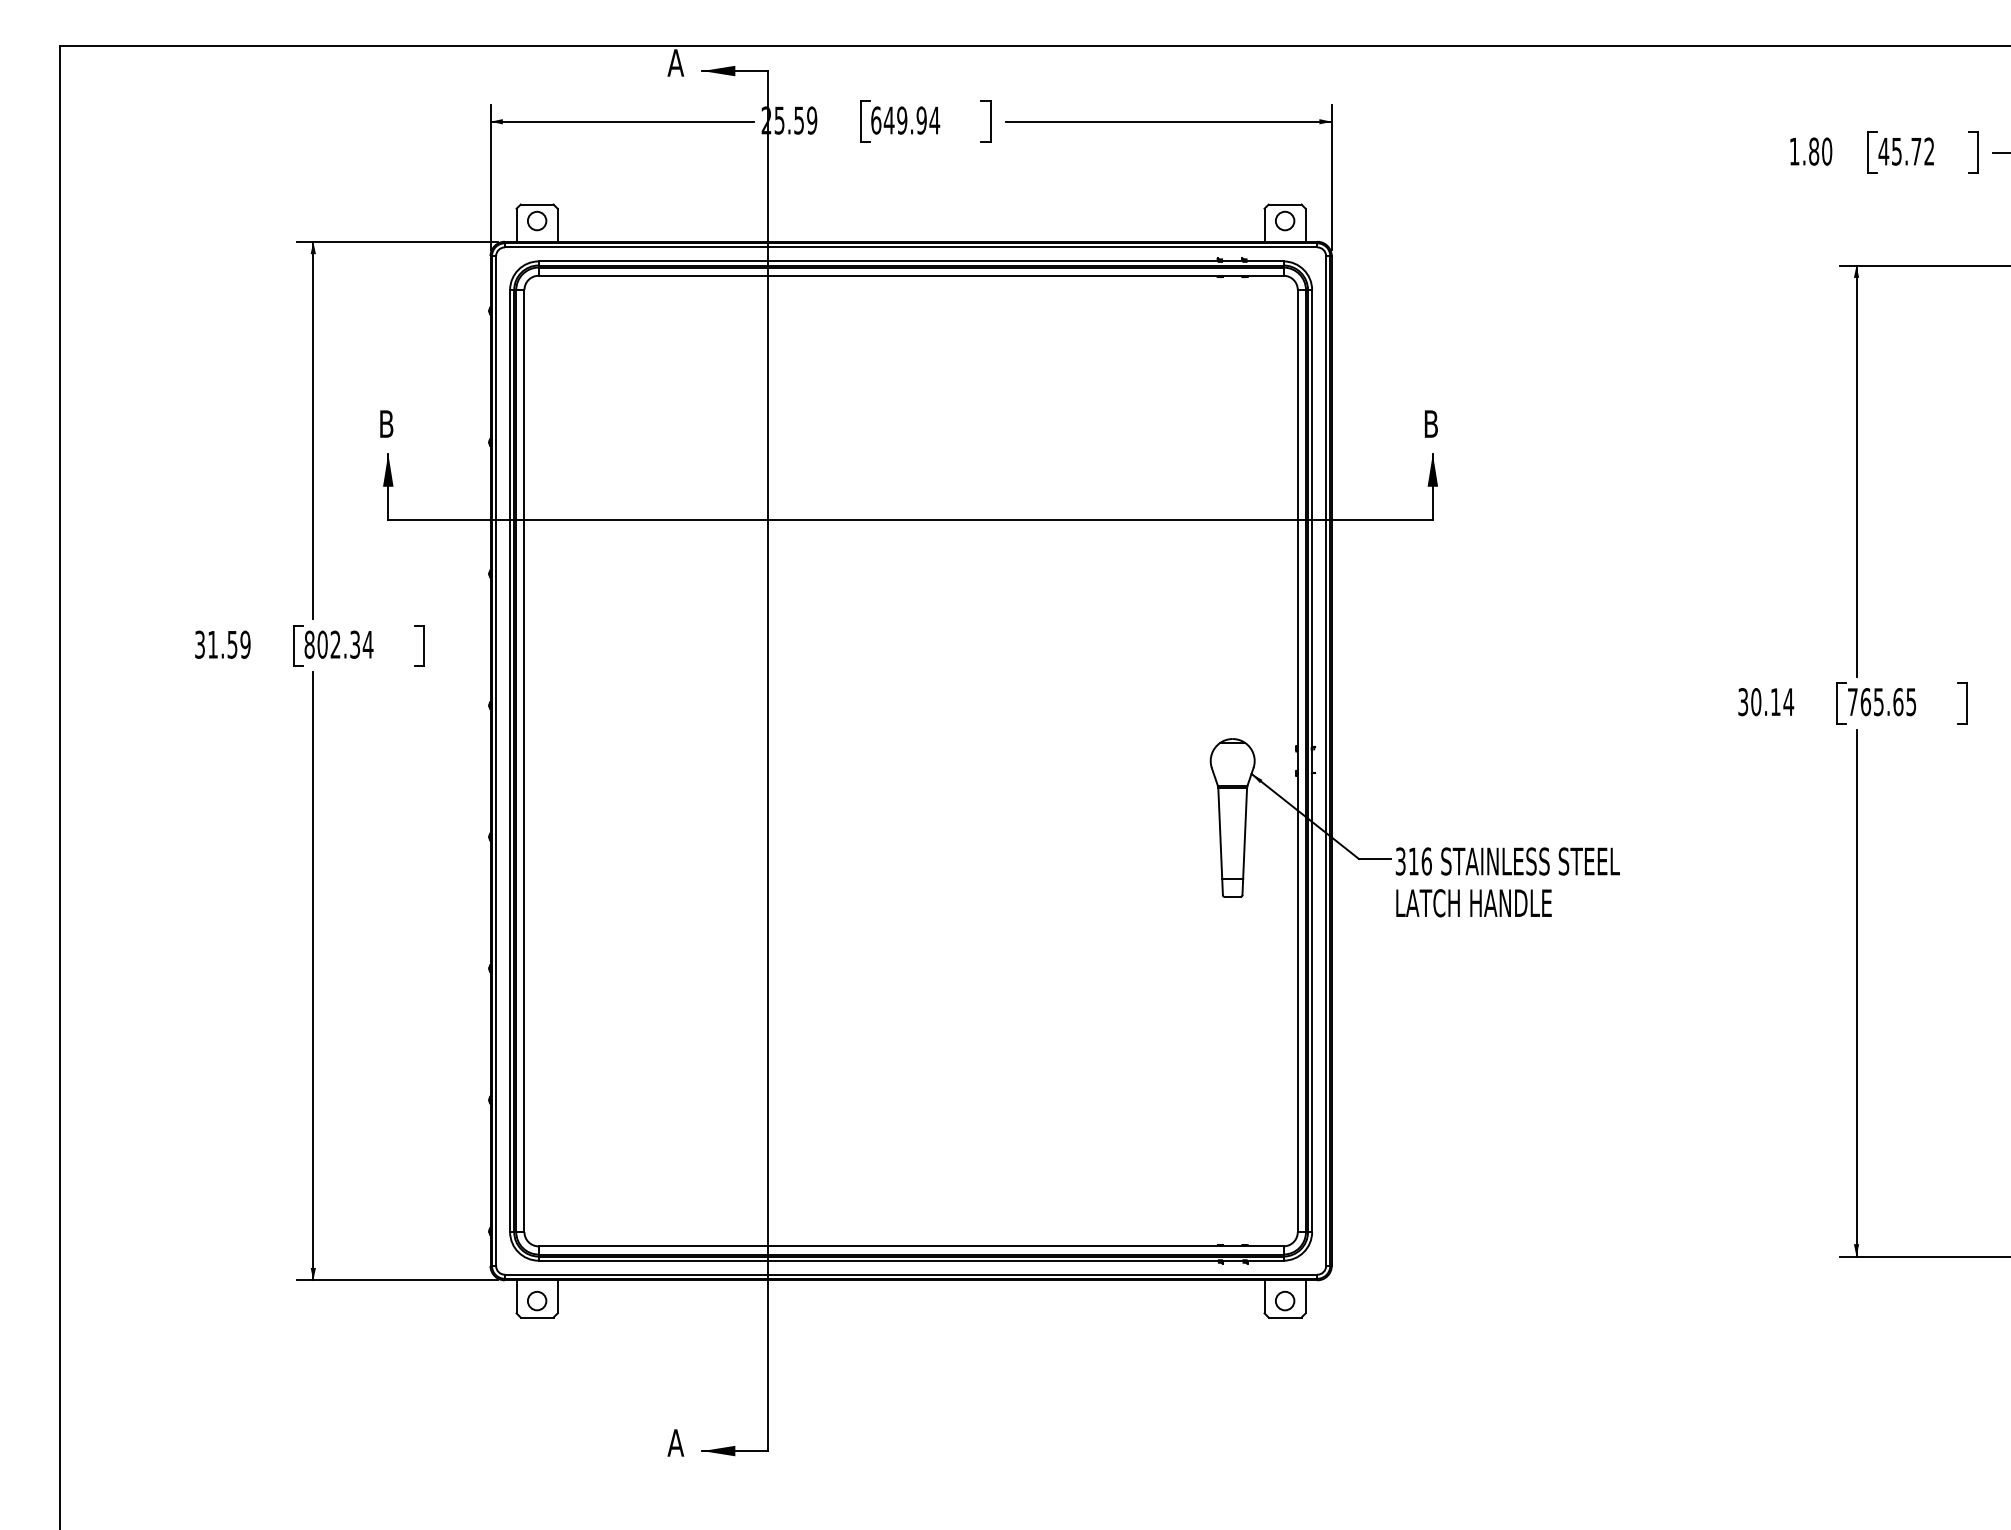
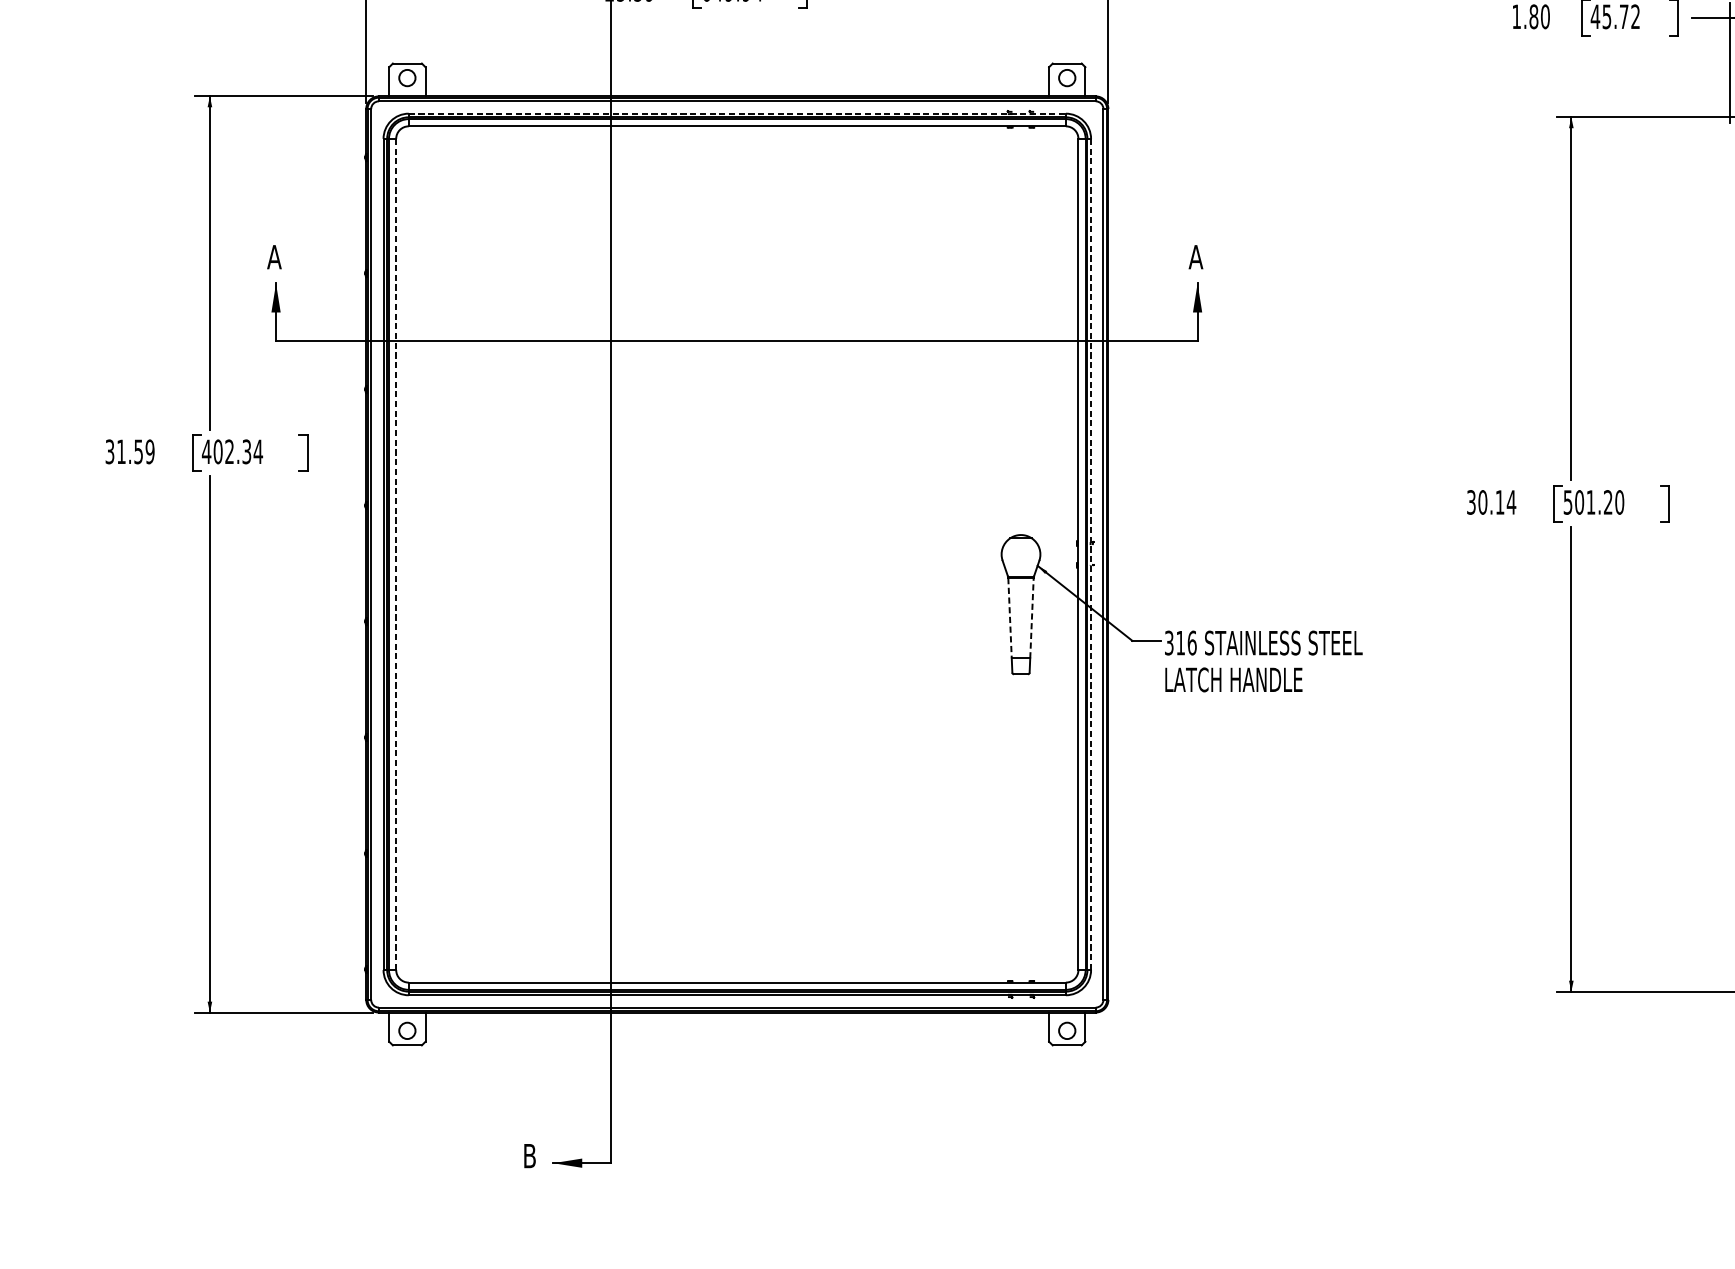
line: (911, 261) -> (737, 113), solid -> dashed
text: (386, 423) -> (274, 256), B -> A
text: (1430, 423) -> (1195, 256), B -> A
text: (309, 644) -> (206, 451), 802.34 -> 402.34
text: (1882, 702) -> (1594, 502), 765.65 -> 501.20
line: (524, 761) -> (396, 554), solid -> dashed
line: (1312, 761) -> (1091, 554), solid -> dashed
line: (1220, 833) -> (1010, 618), solid -> dashed
line: (1245, 833) -> (1032, 618), solid -> dashed
text: (675, 1442) -> (529, 1155), A -> B

